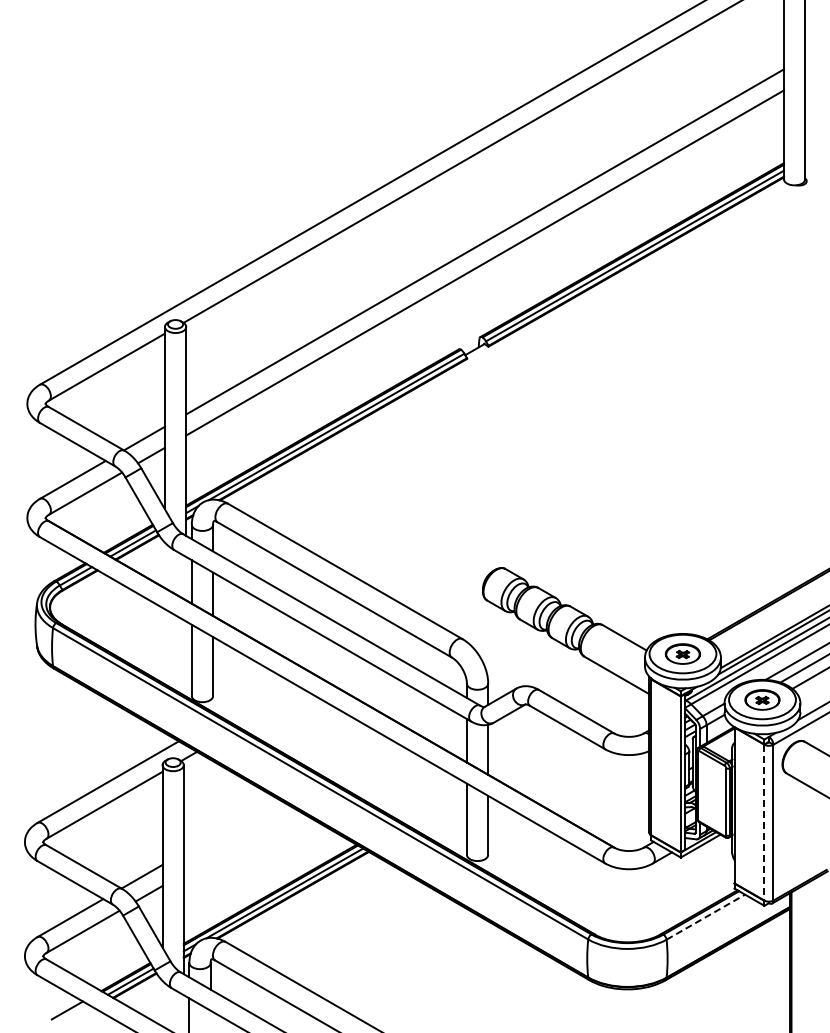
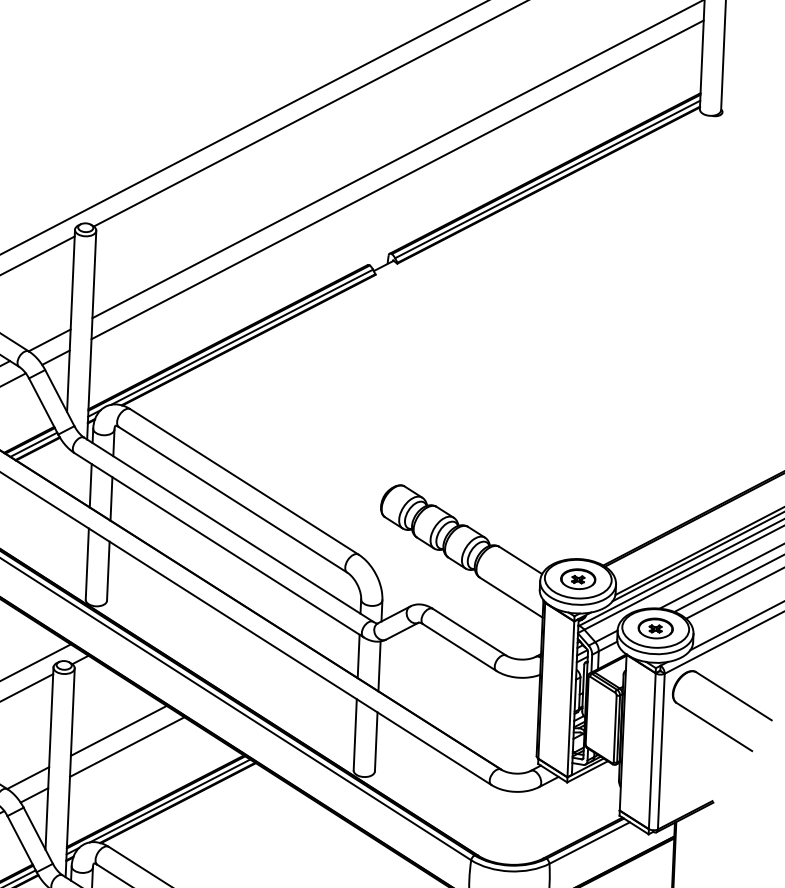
line: (764, 822) -> (652, 751), dashed -> solid
line: (230, 825) -> (118, 730), added
line: (239, 841) -> (127, 747), added
line: (706, 916) -> (590, 842), dashed -> solid

